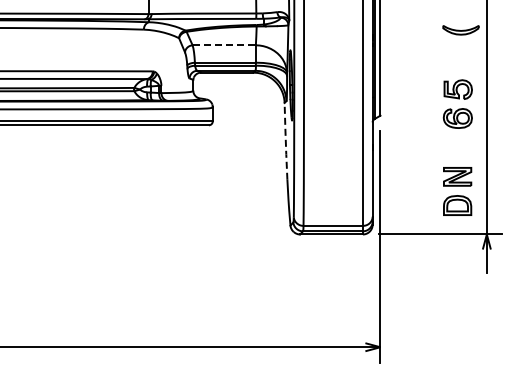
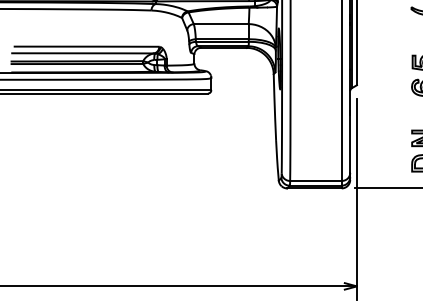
line: (224, 45) -> (221, 24), dashed -> solid
line: (285, 141) -> (274, 107), dashed -> solid

